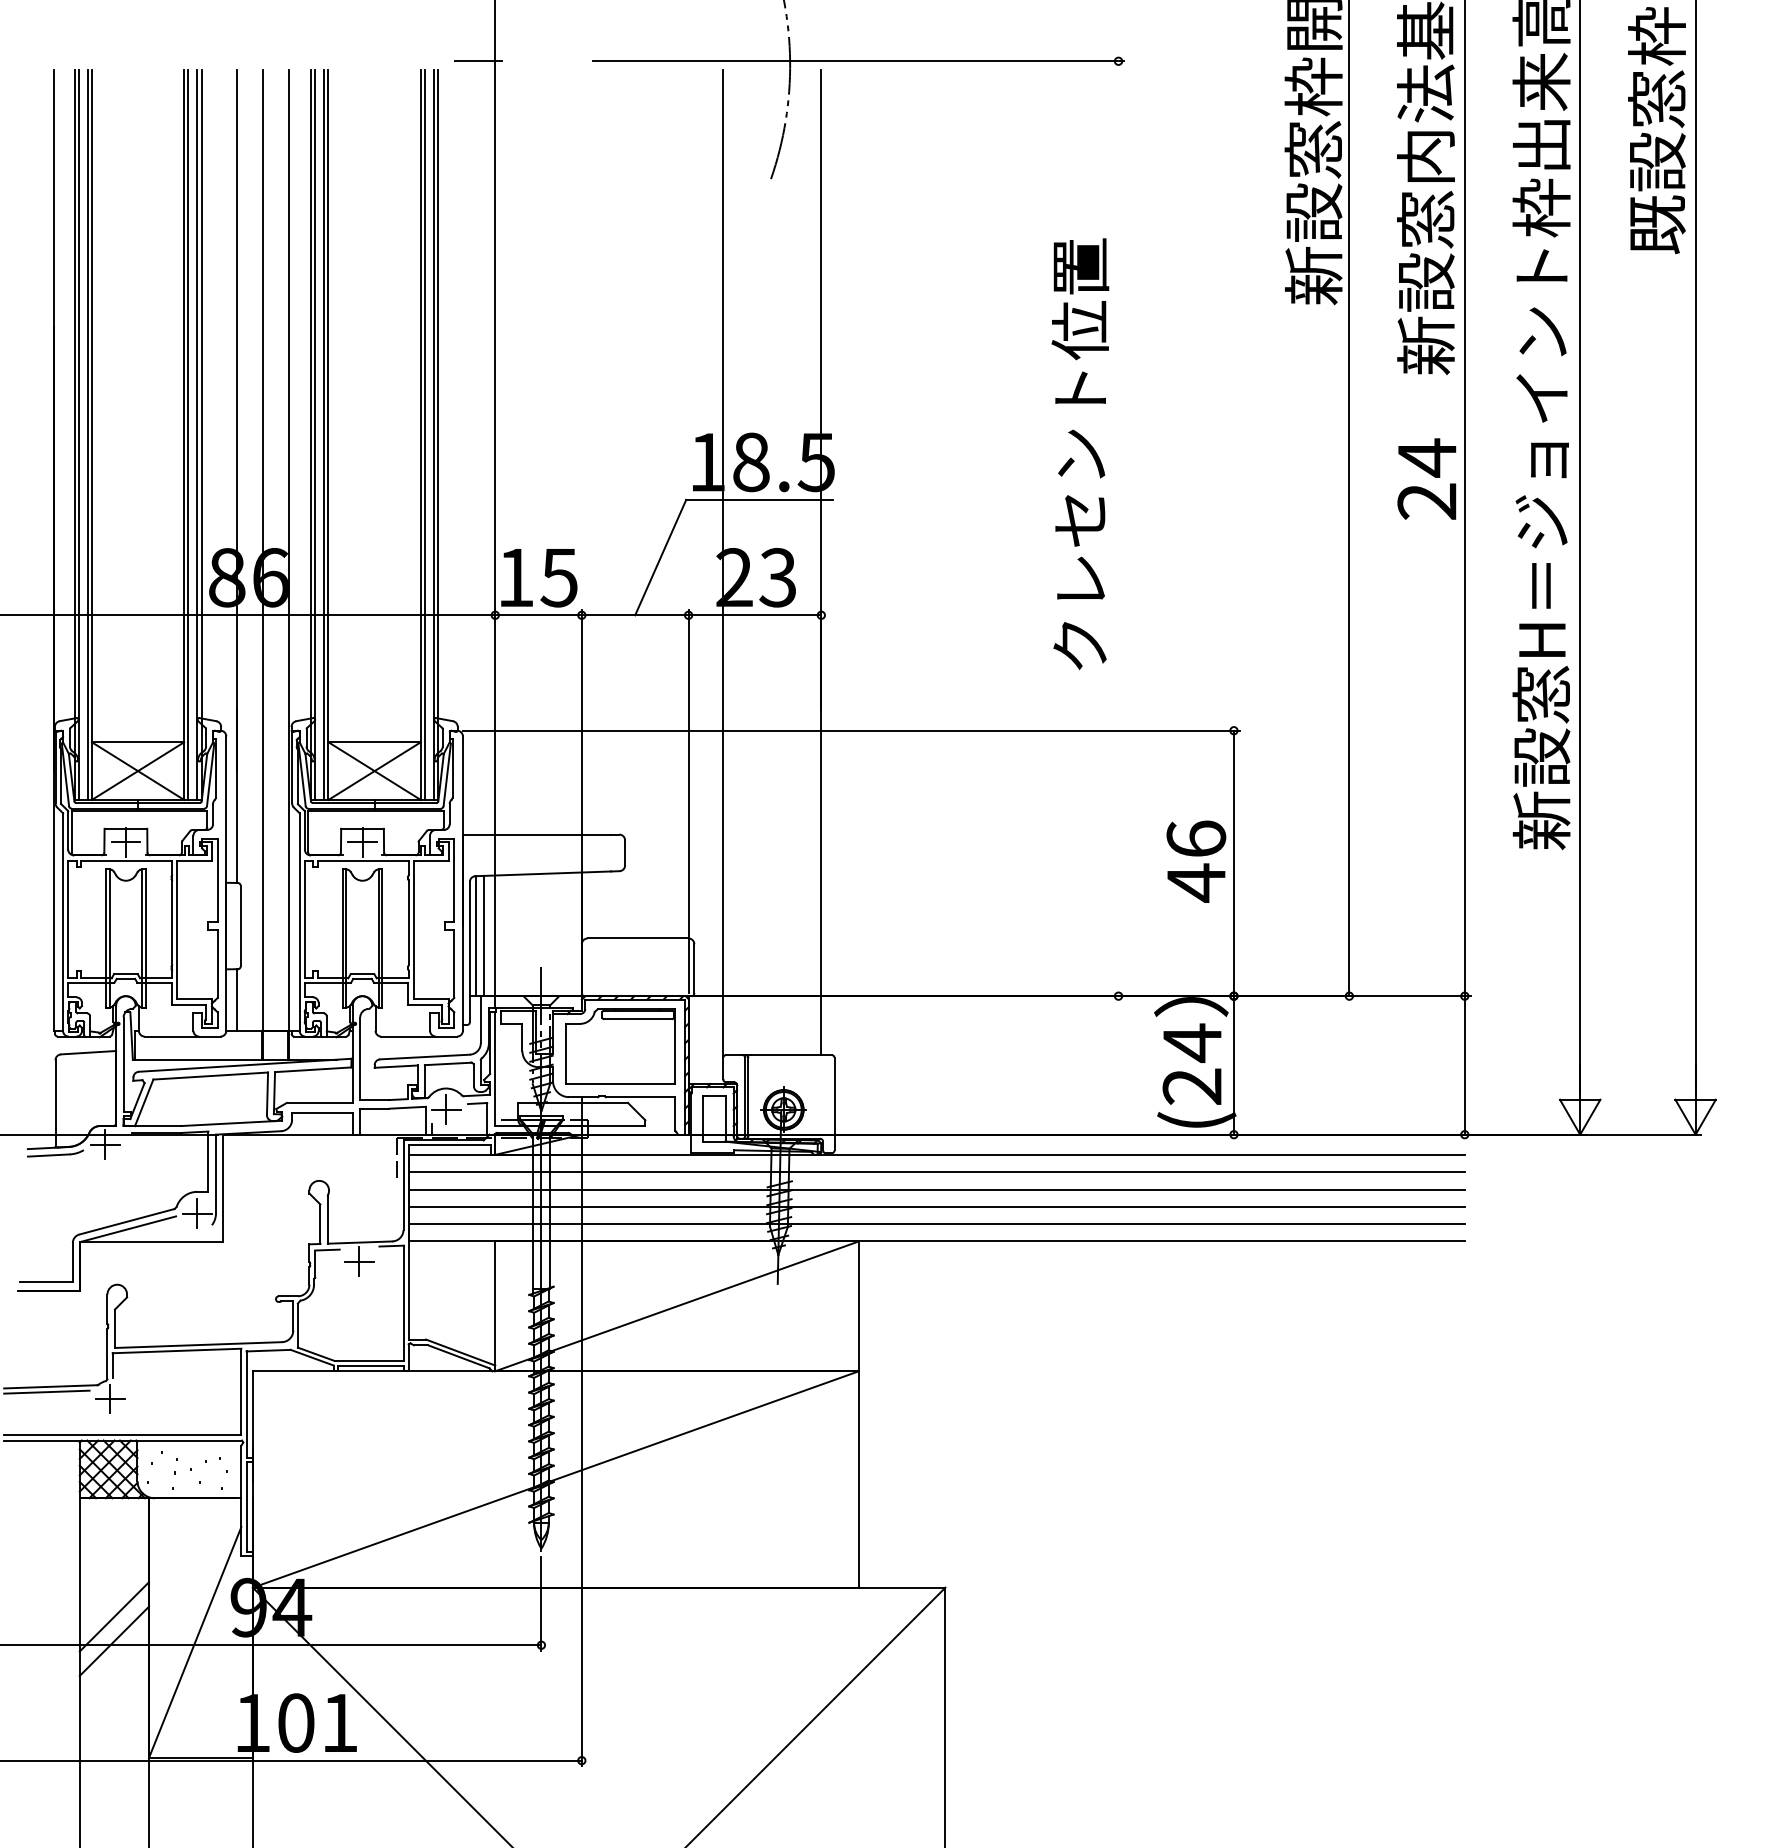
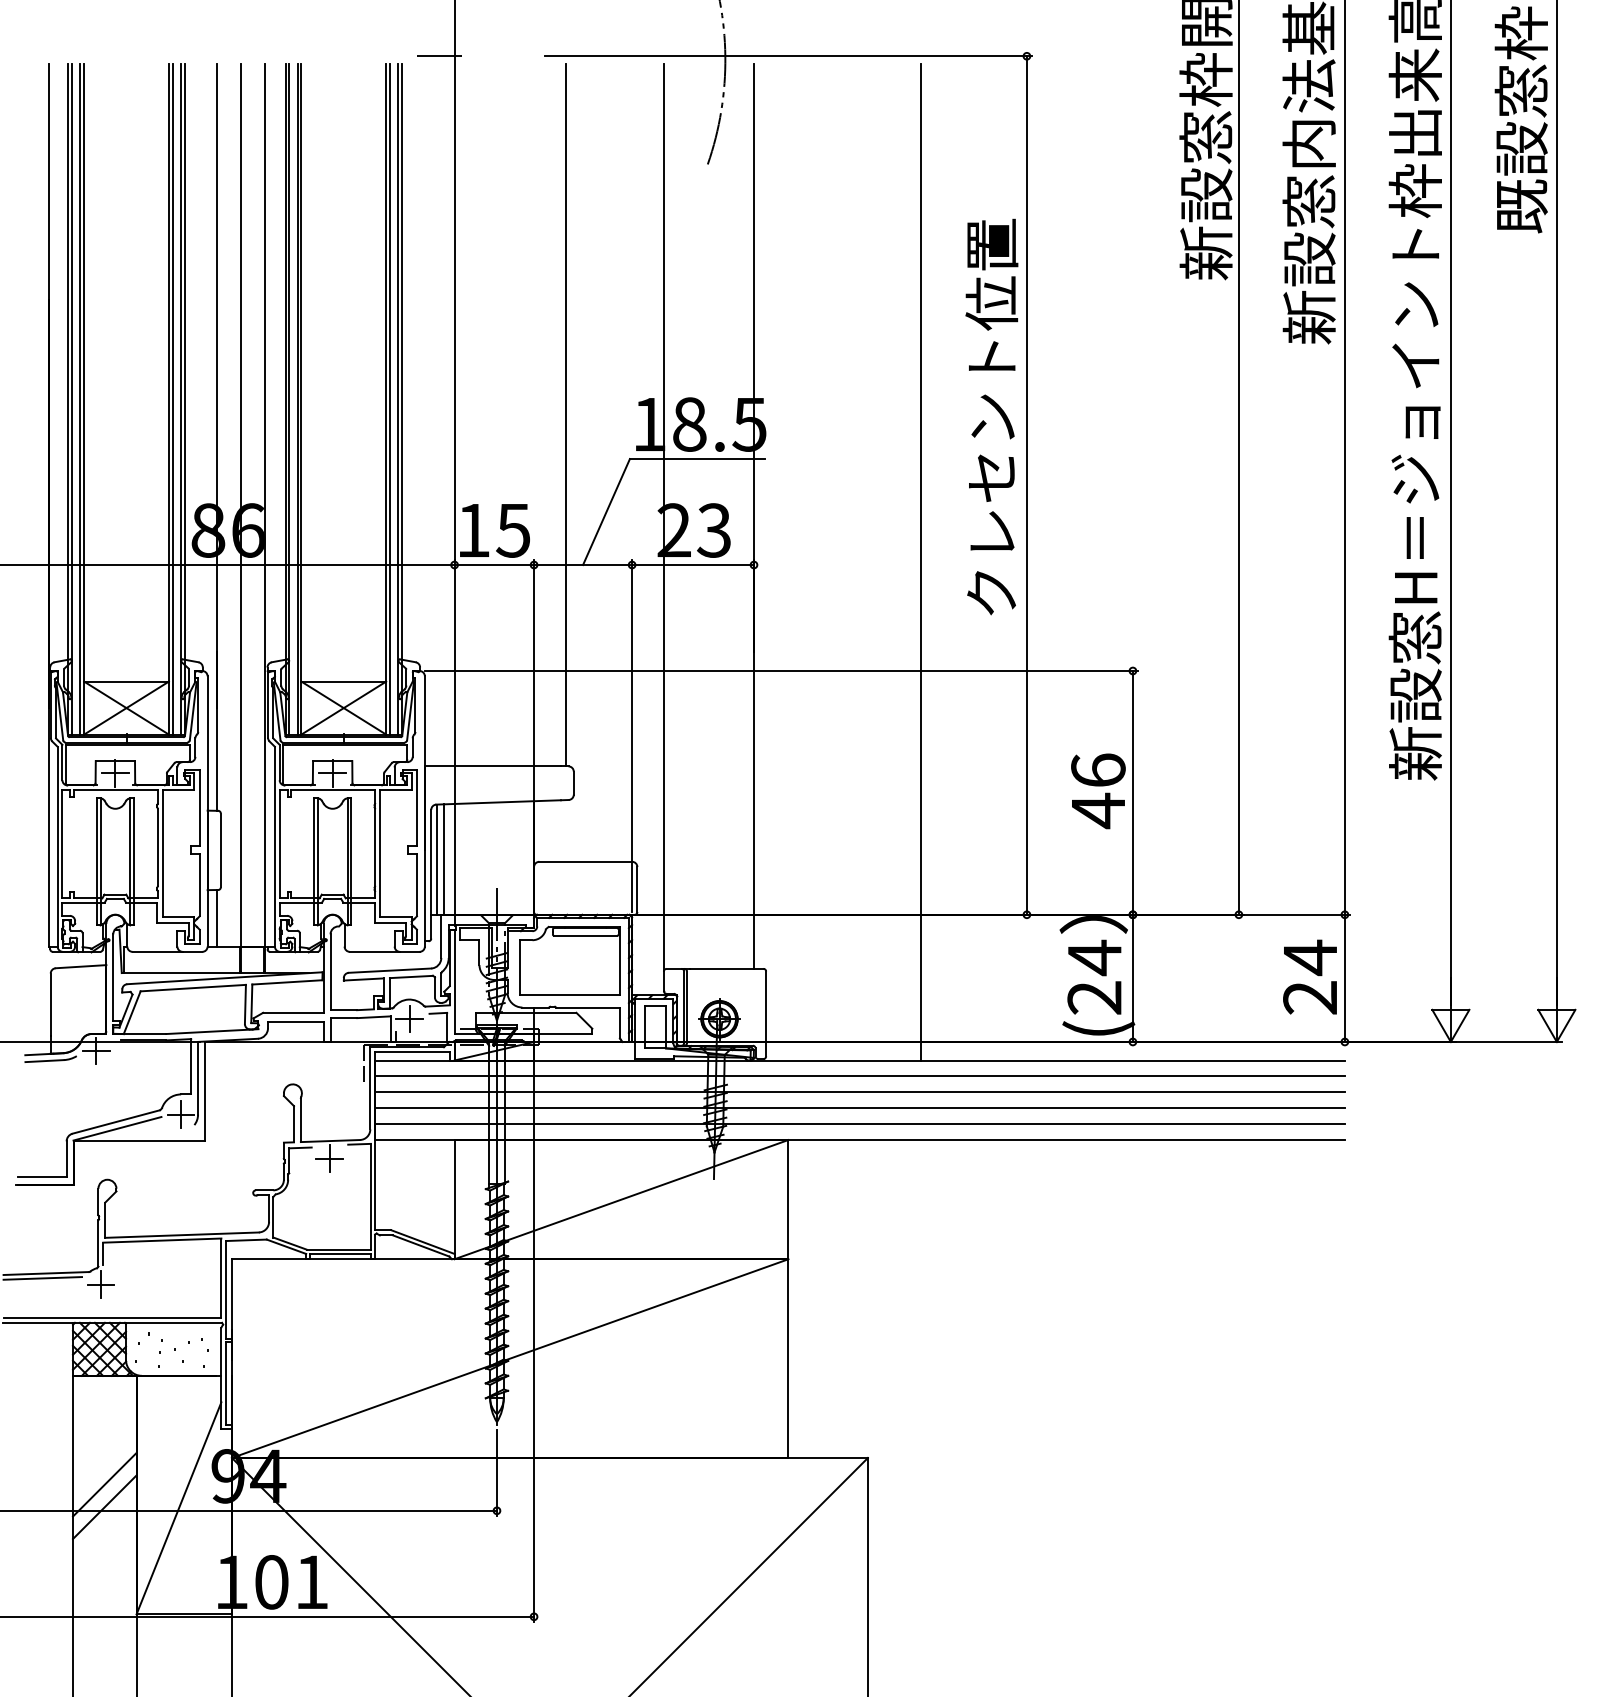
line: (616, 451) -> (565, 414), added
text: (1426, 478) -> (1309, 976), moved
line: (1118, 528) -> (1026, 485), added
line: (1003, 611) -> (921, 561), added

